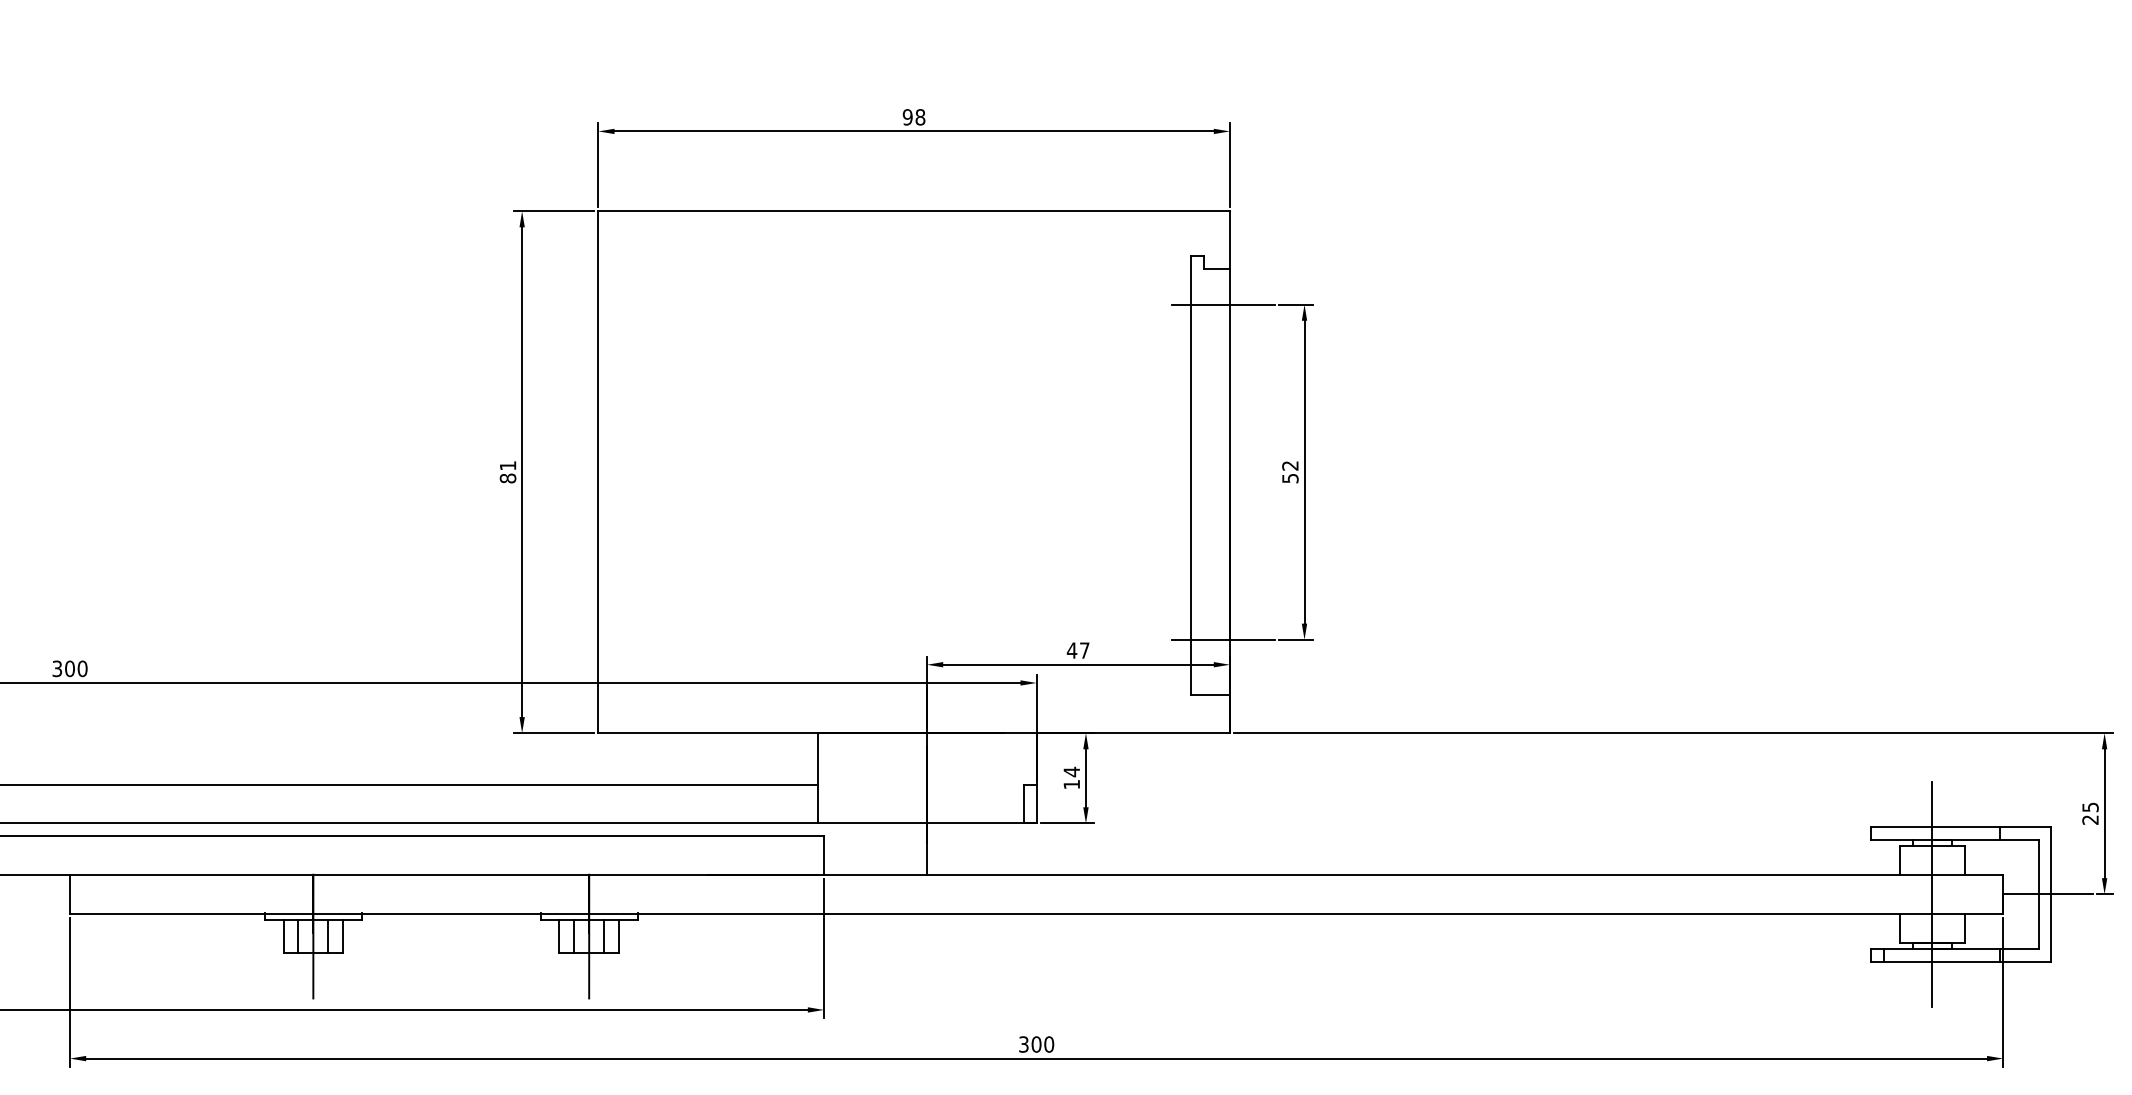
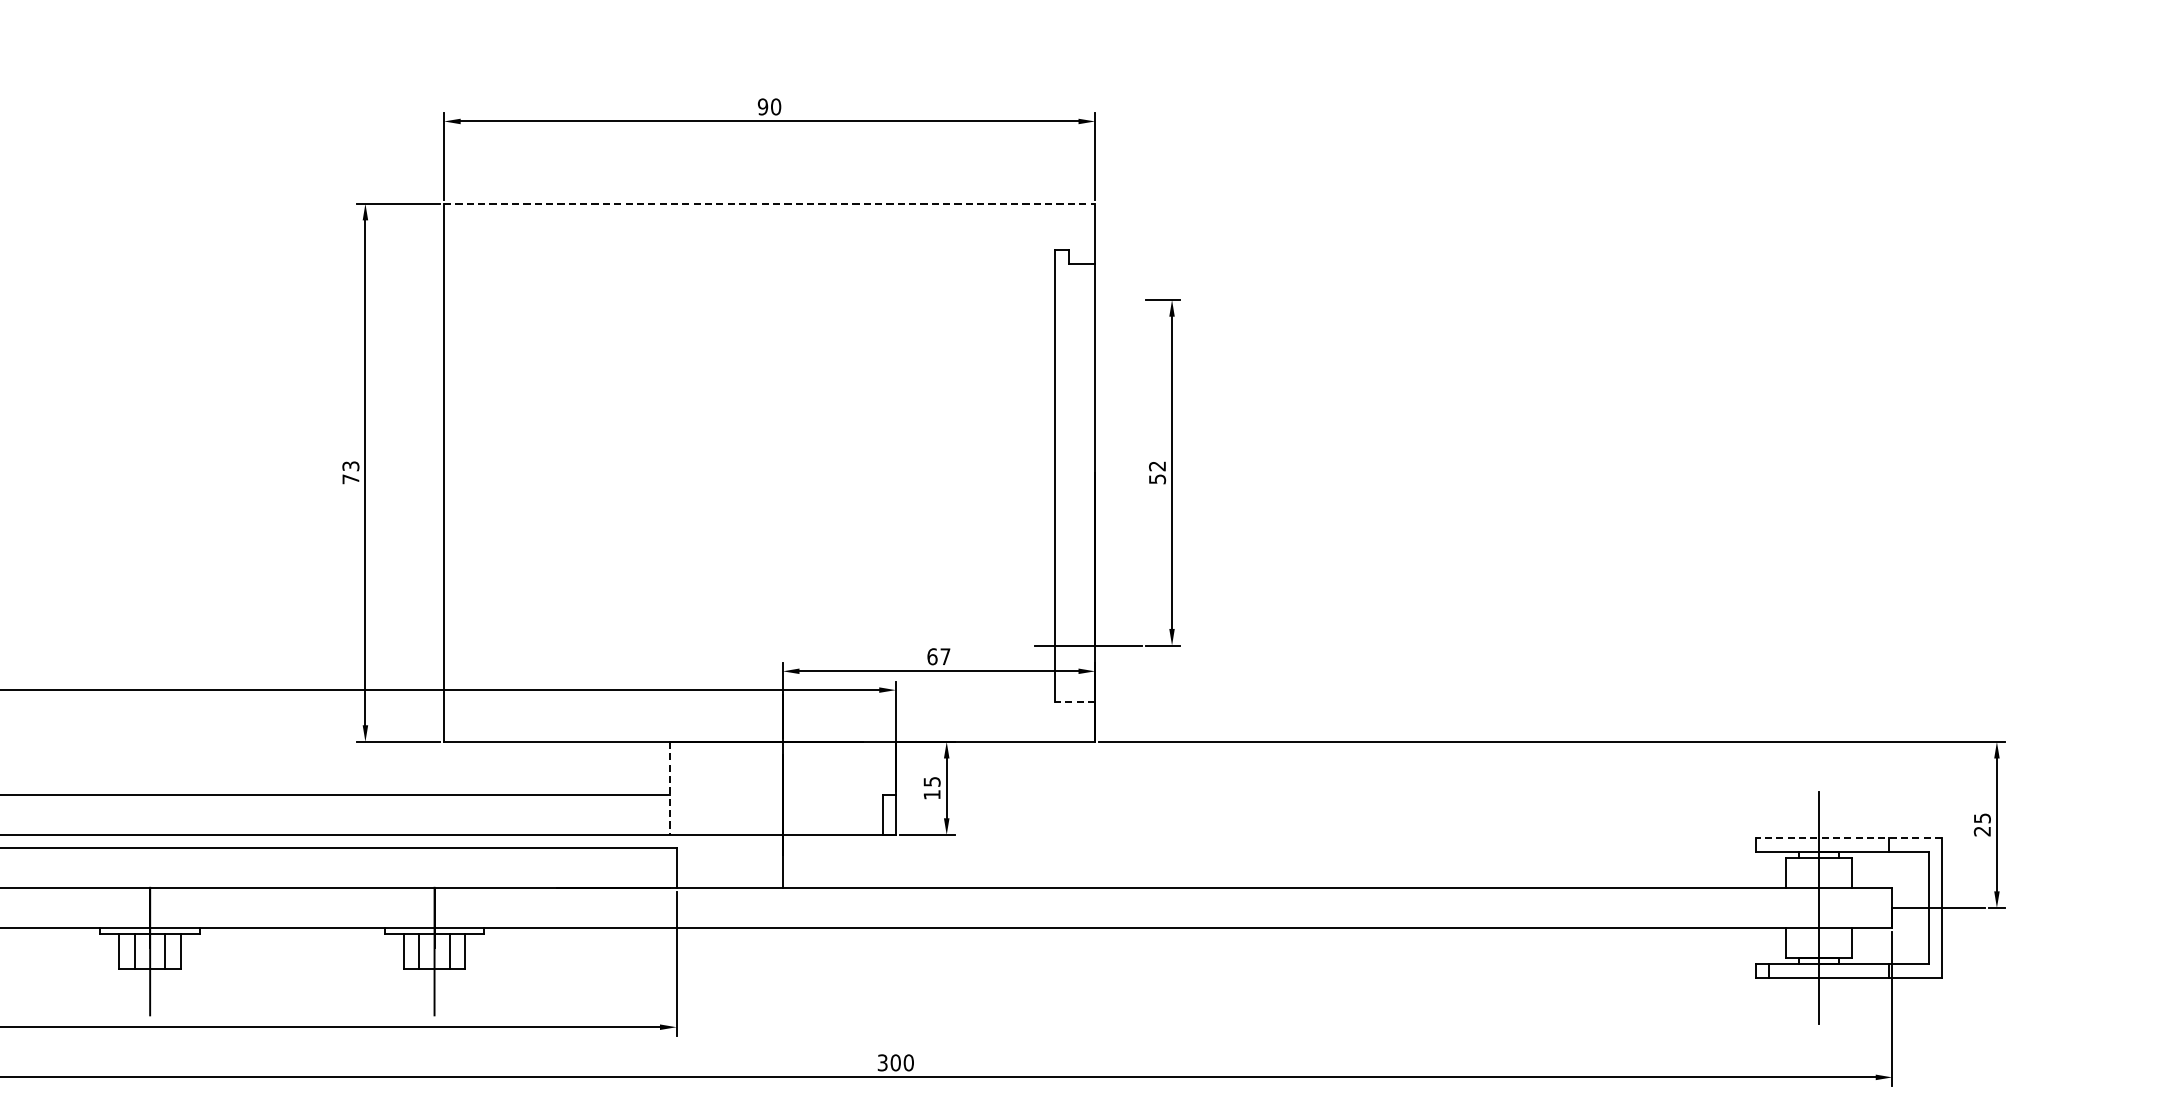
text: (920, 117) -> (776, 107), 98 -> 90
line: (914, 211) -> (769, 204), solid -> dashed
line: (1223, 304) -> (1088, 299), removed
text: (507, 472) -> (350, 473), 81 -> 73
text: (1071, 650) -> (931, 656), 47 -> 67
line: (1210, 694) -> (1075, 702), solid -> dashed
text: (1071, 771) -> (931, 781), 14 -> 15
line: (817, 778) -> (669, 788), solid -> dashed
line: (1960, 826) -> (1848, 838), solid -> dashed

